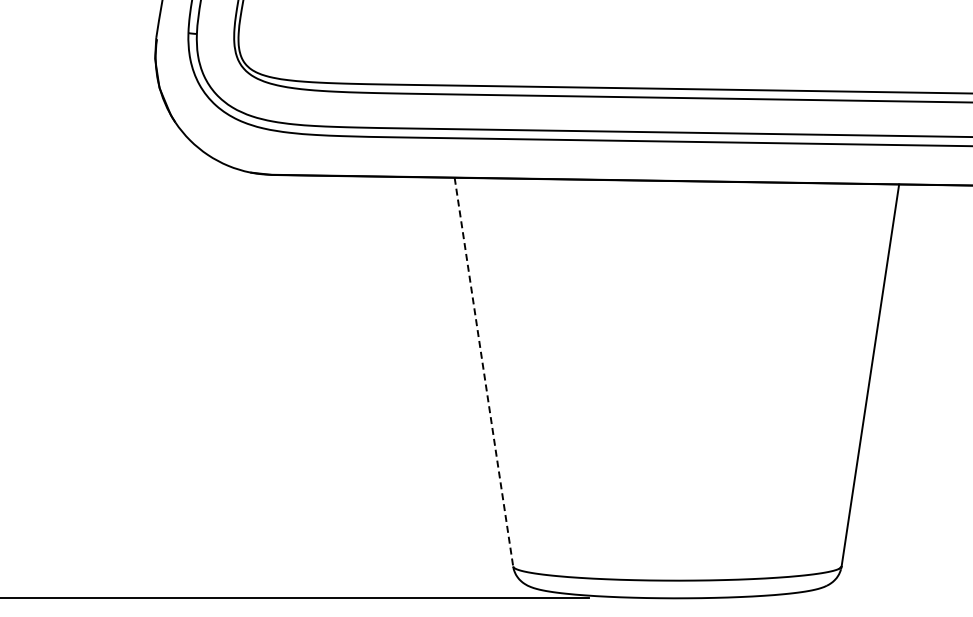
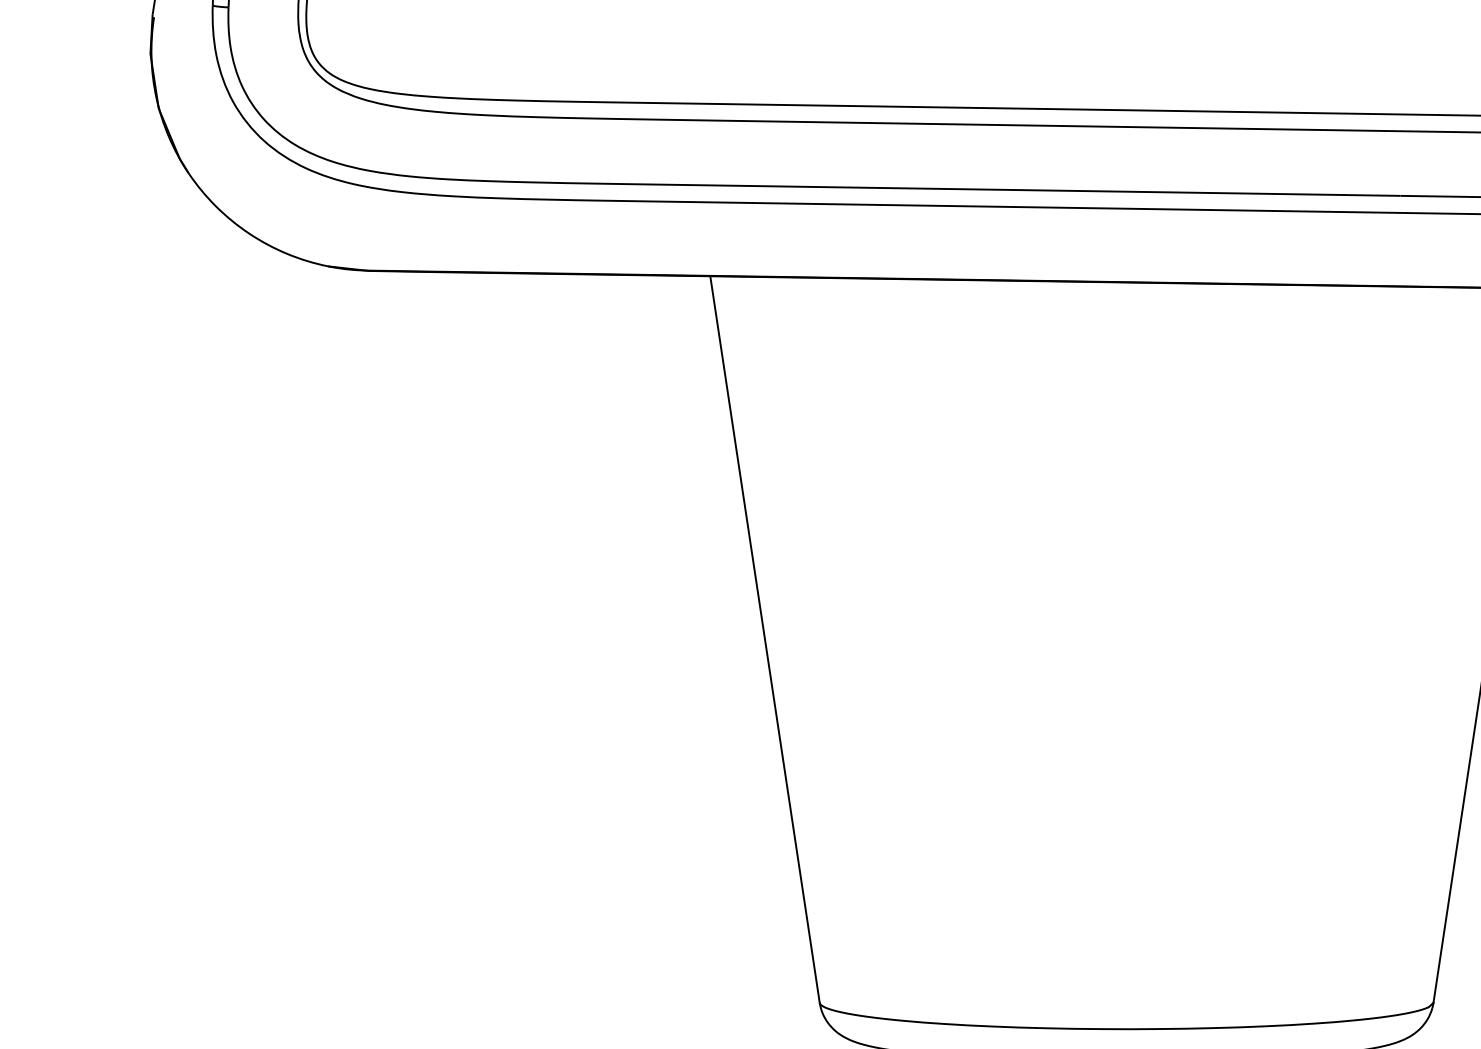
line: (483, 372) -> (764, 640), dashed -> solid

